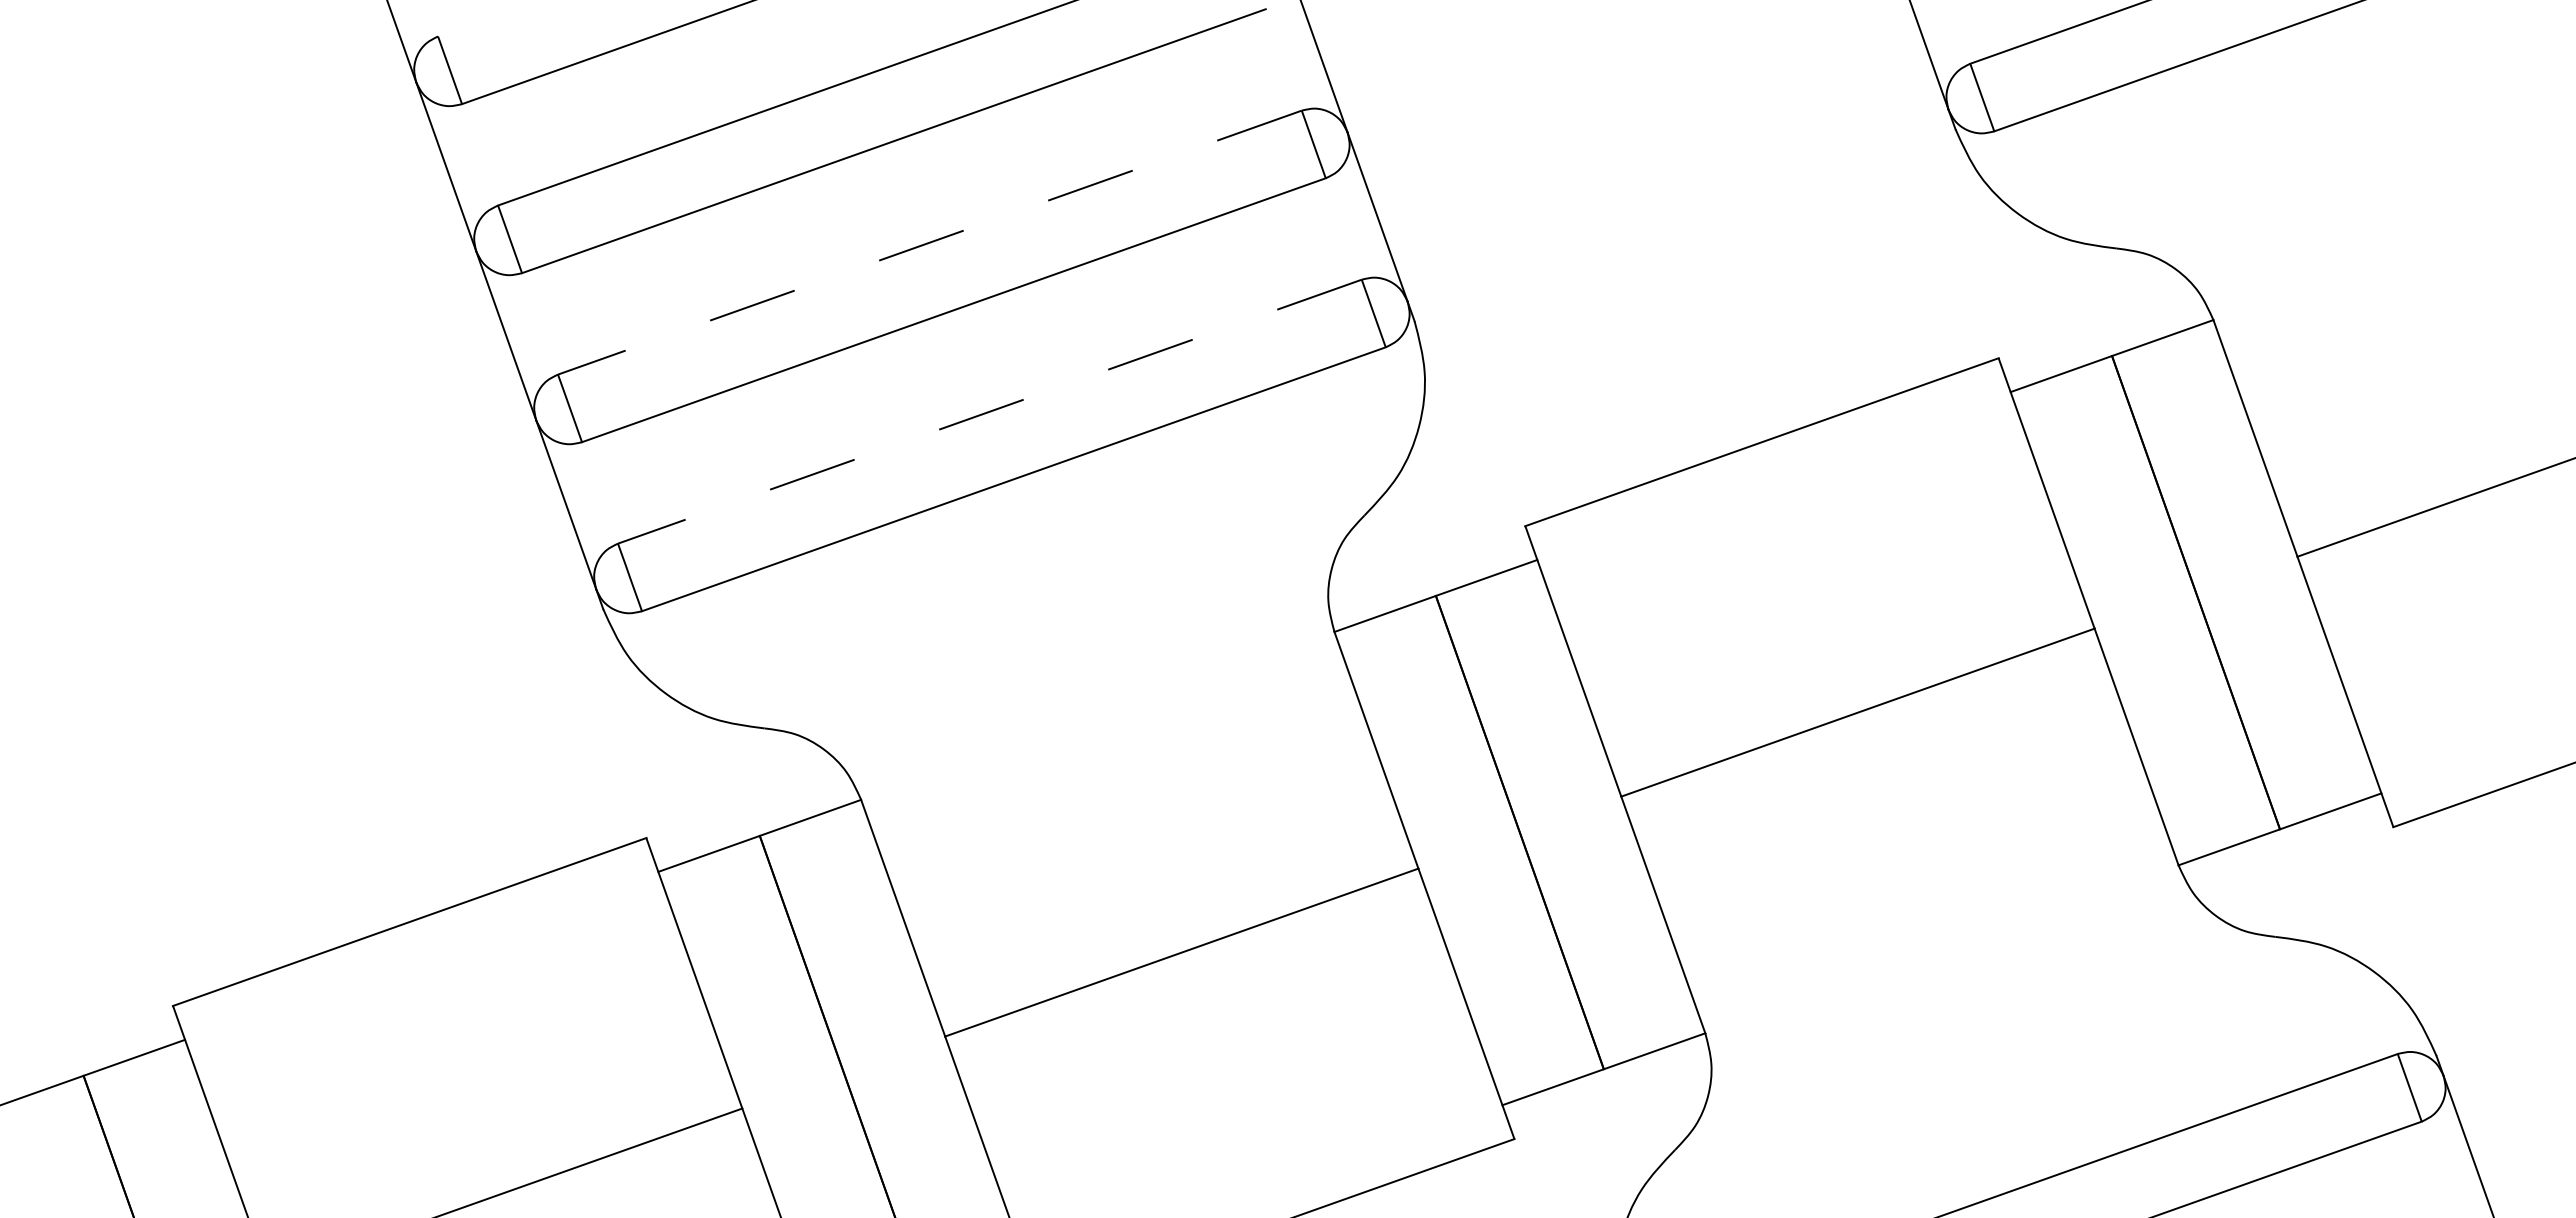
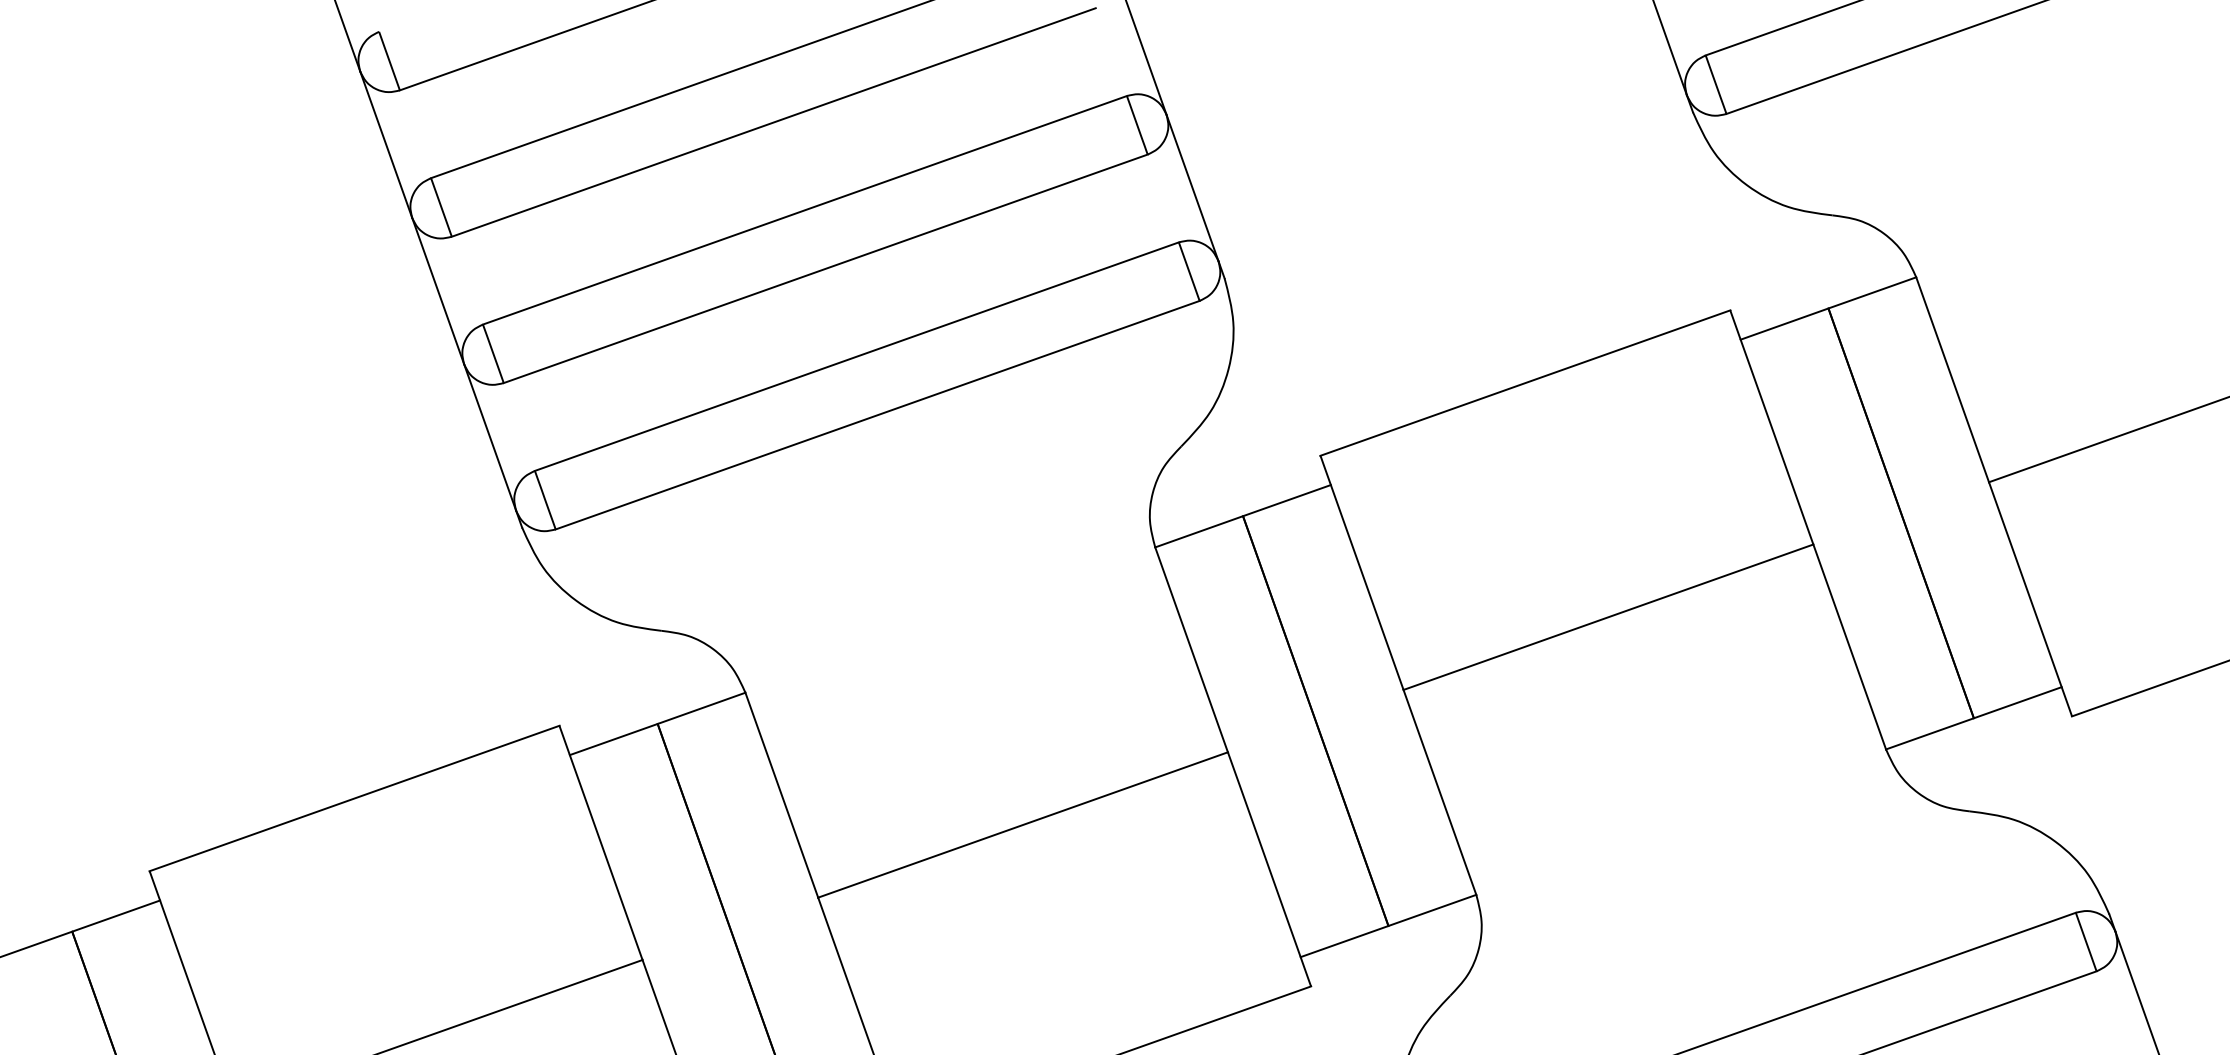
line: (929, 242) -> (804, 210), dashed -> solid
line: (989, 411) -> (856, 356), dashed -> solid

